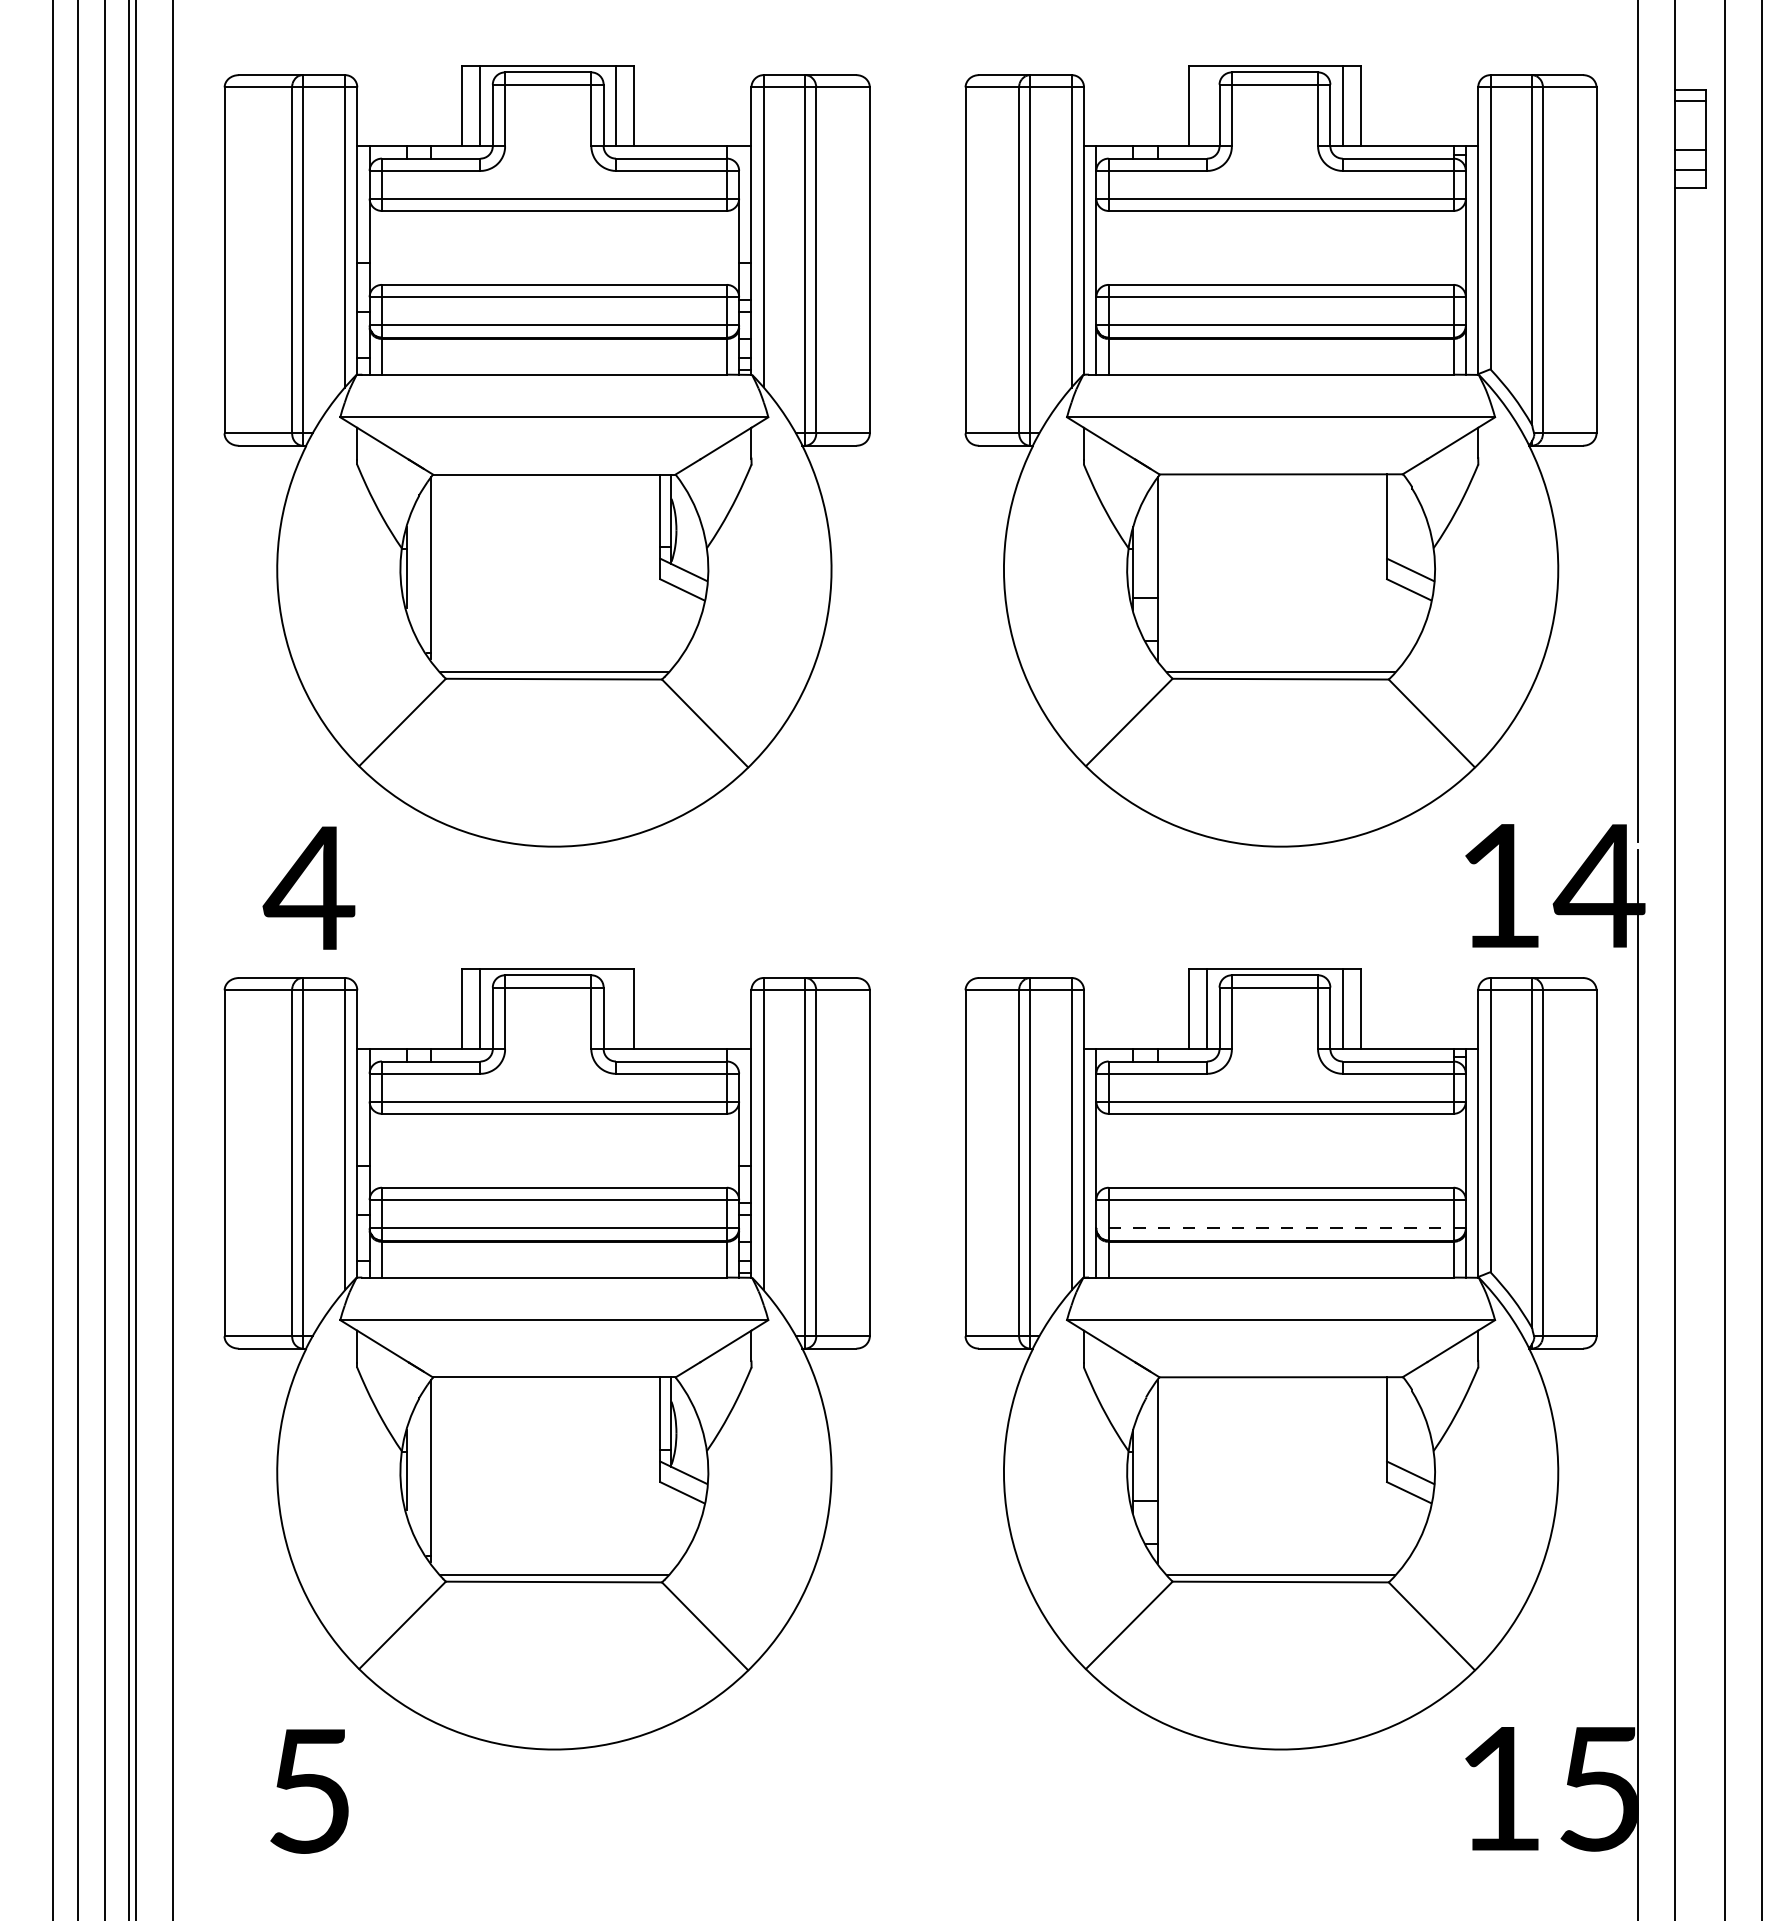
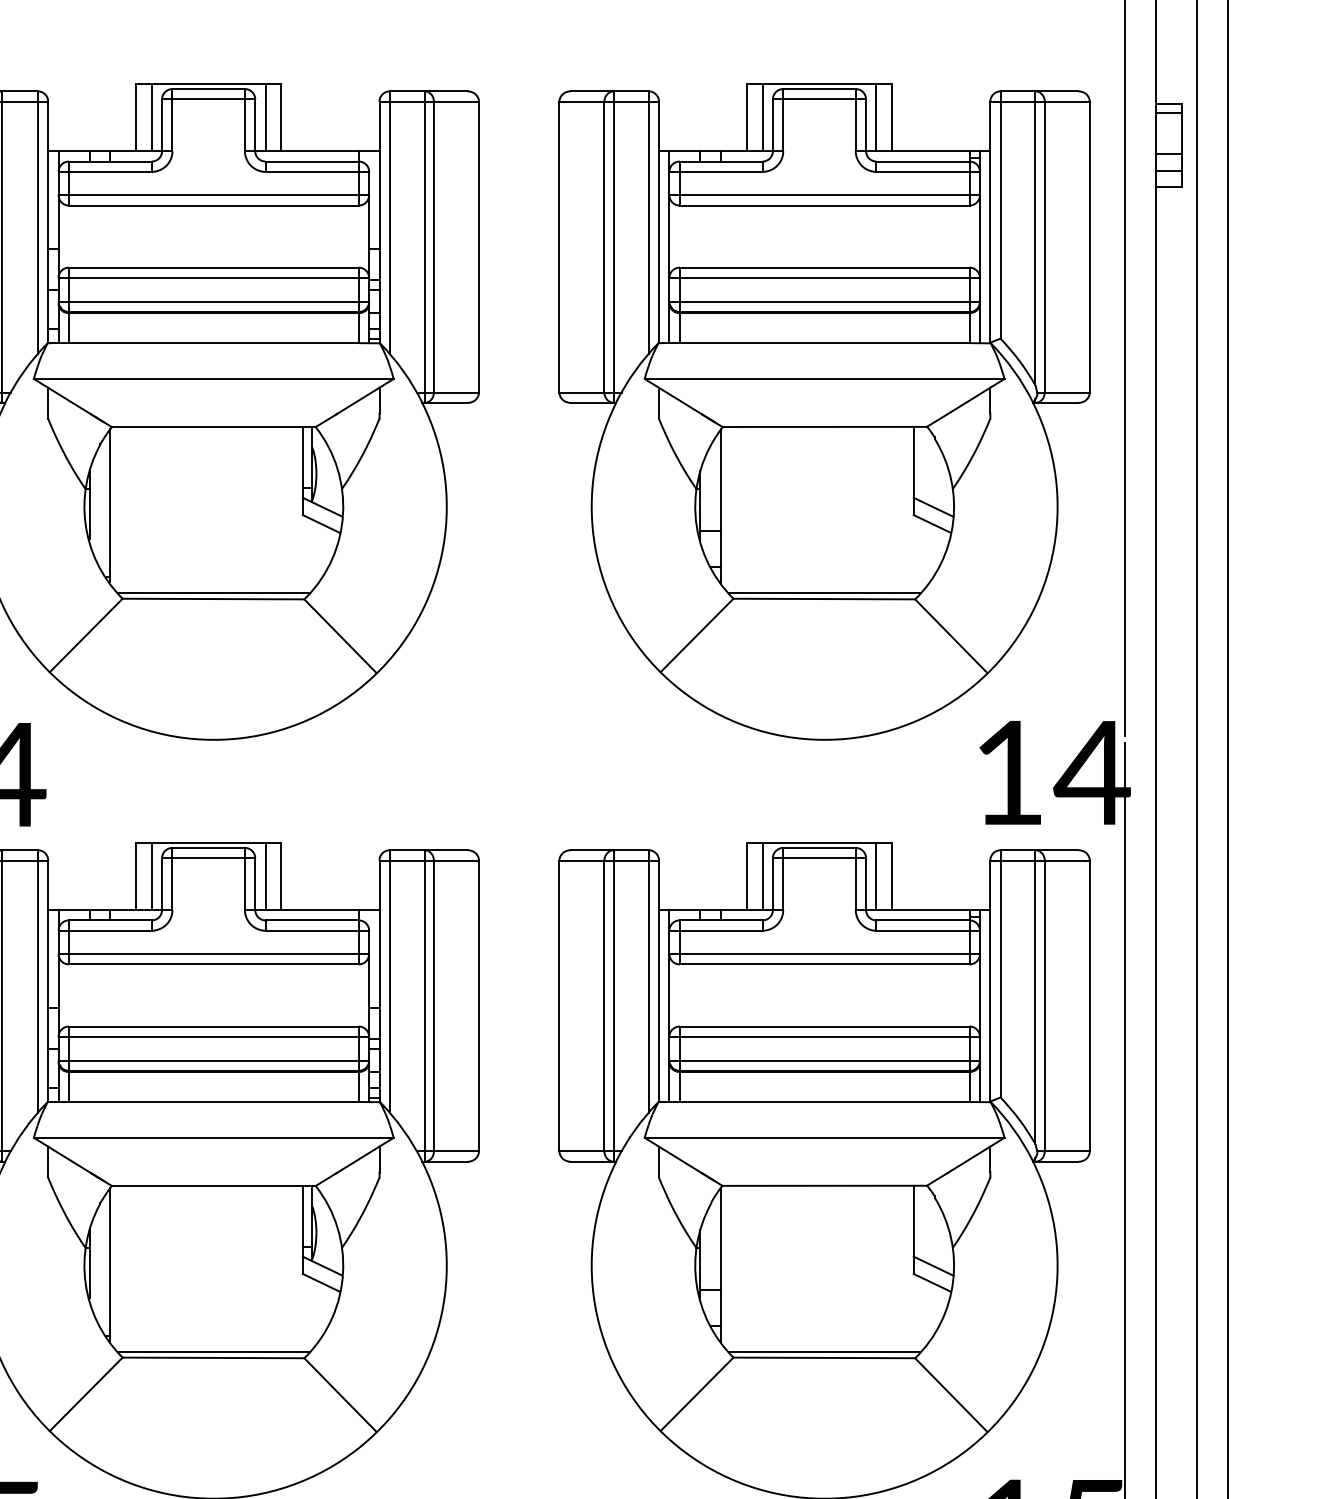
line: (1207, 106) -> (762, 117), added
line: (615, 1009) -> (265, 876), added
line: (1281, 1228) -> (824, 1060), dashed -> solid

